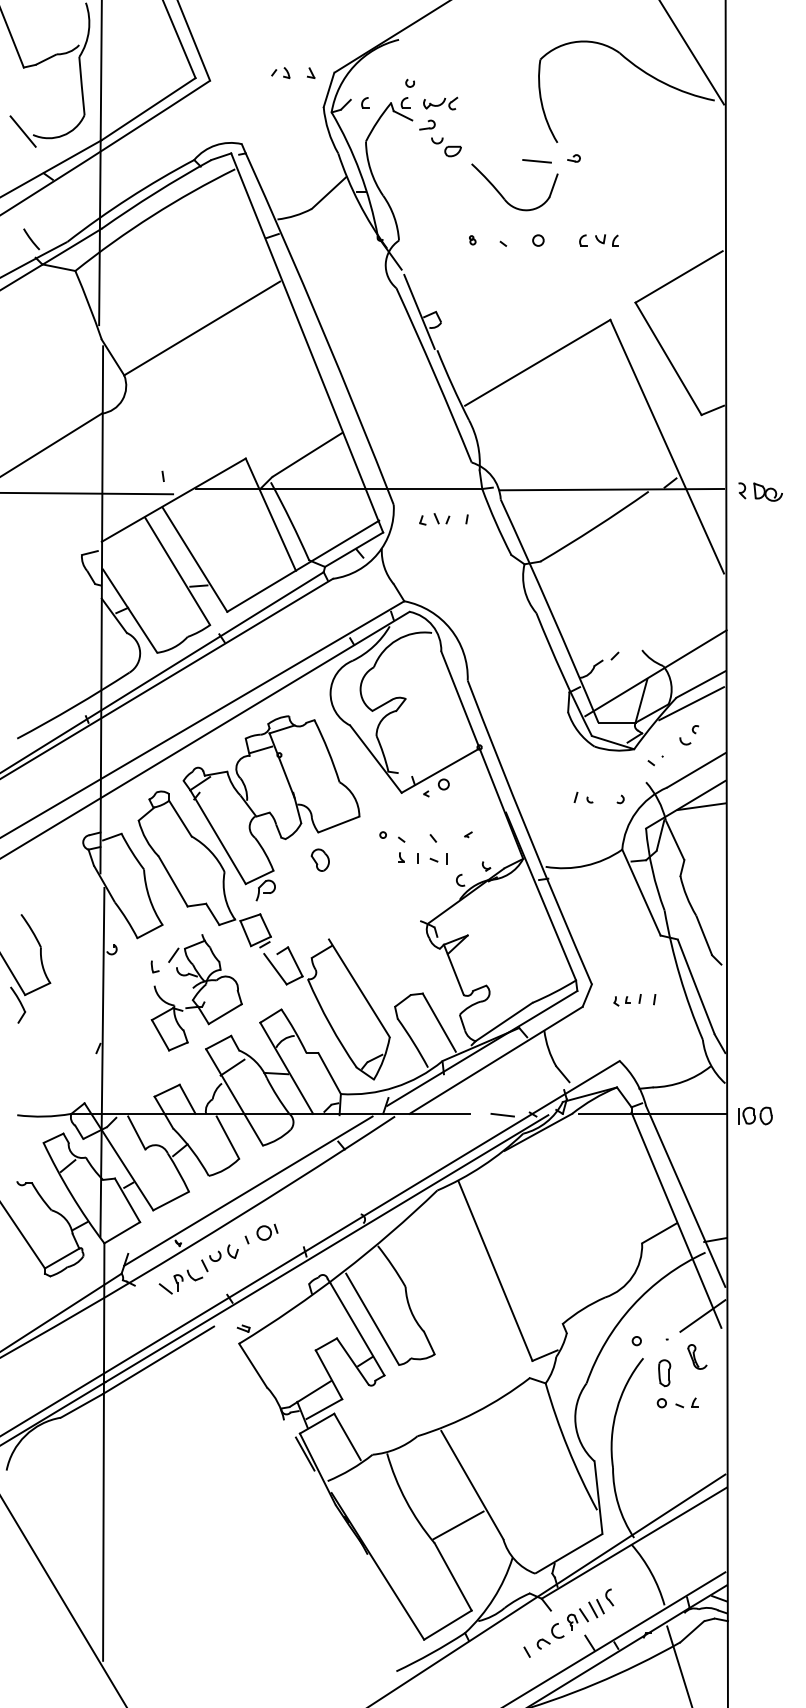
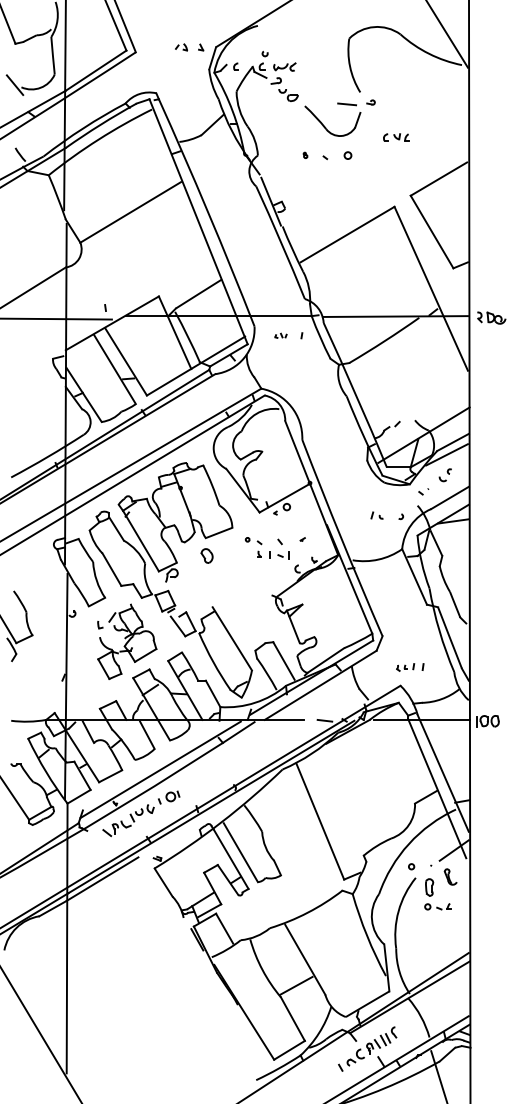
part: (599, 240) -> (396, 137), moved
part: (433, 518) -> (280, 335), size x0.6
part: (635, 1000) -> (410, 667), moved

